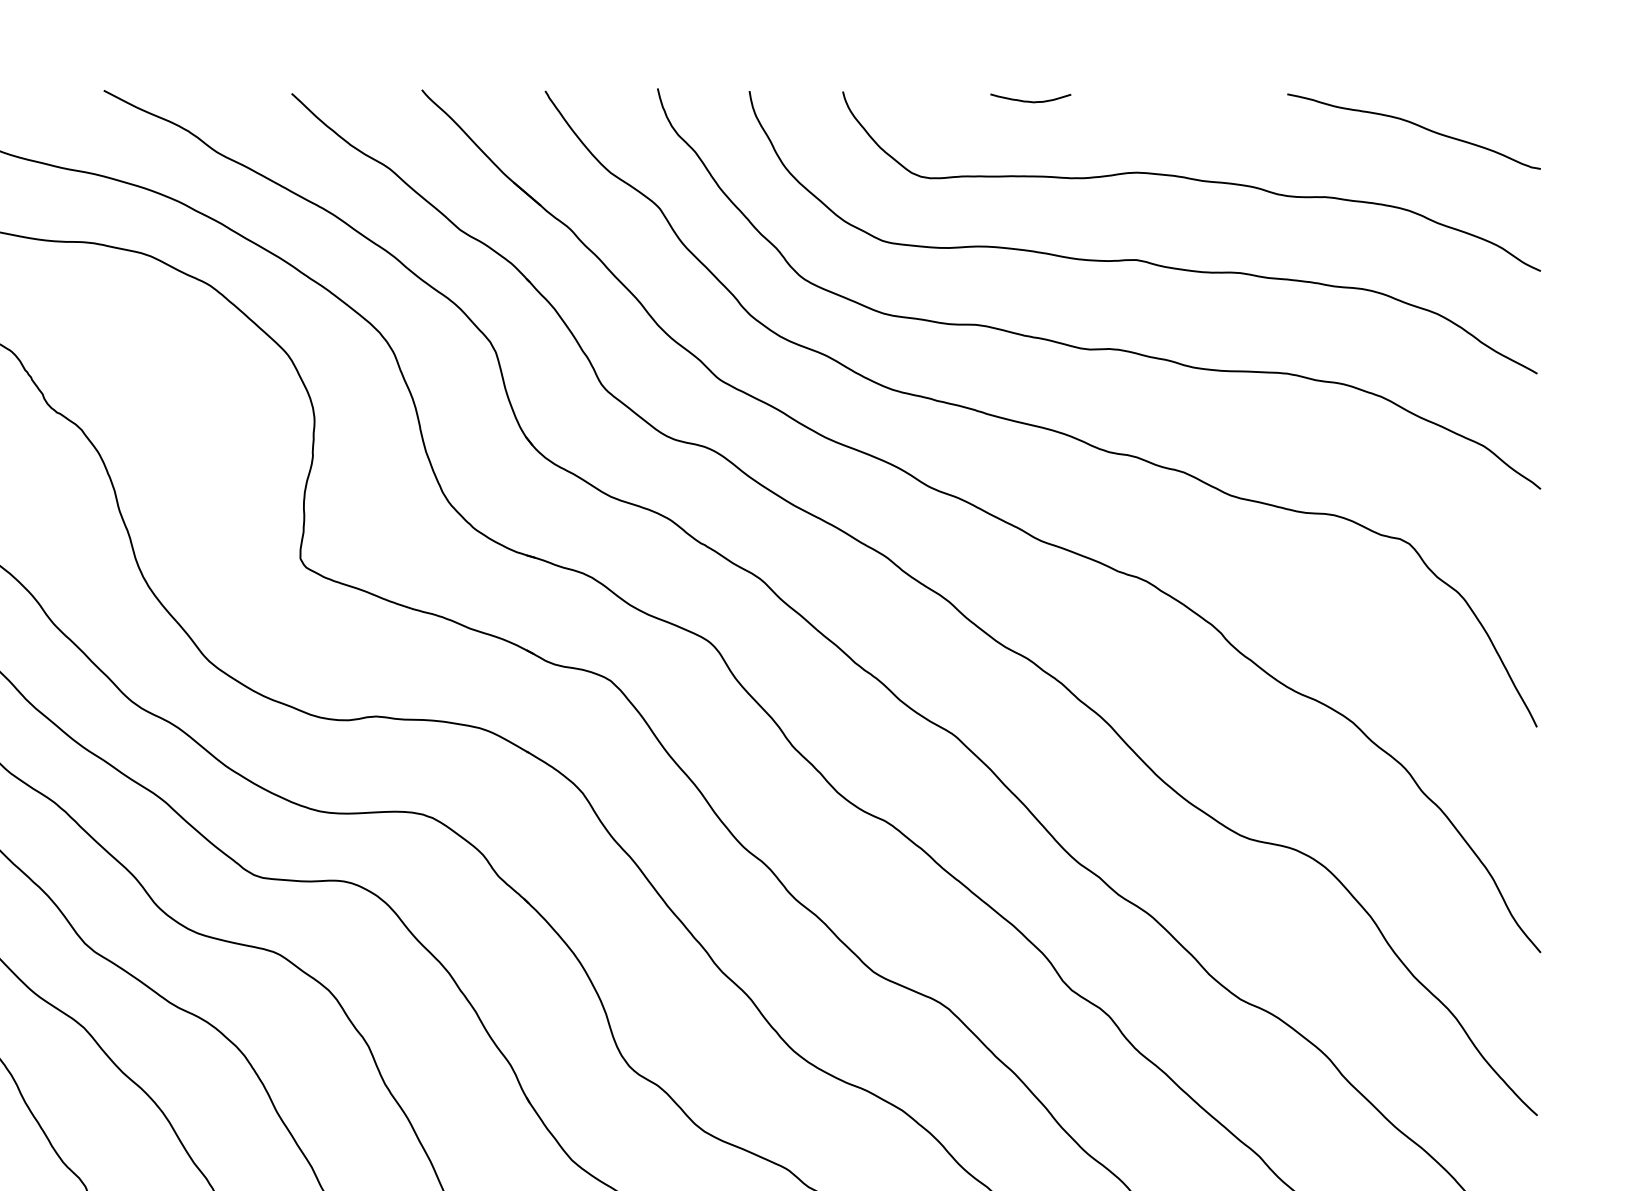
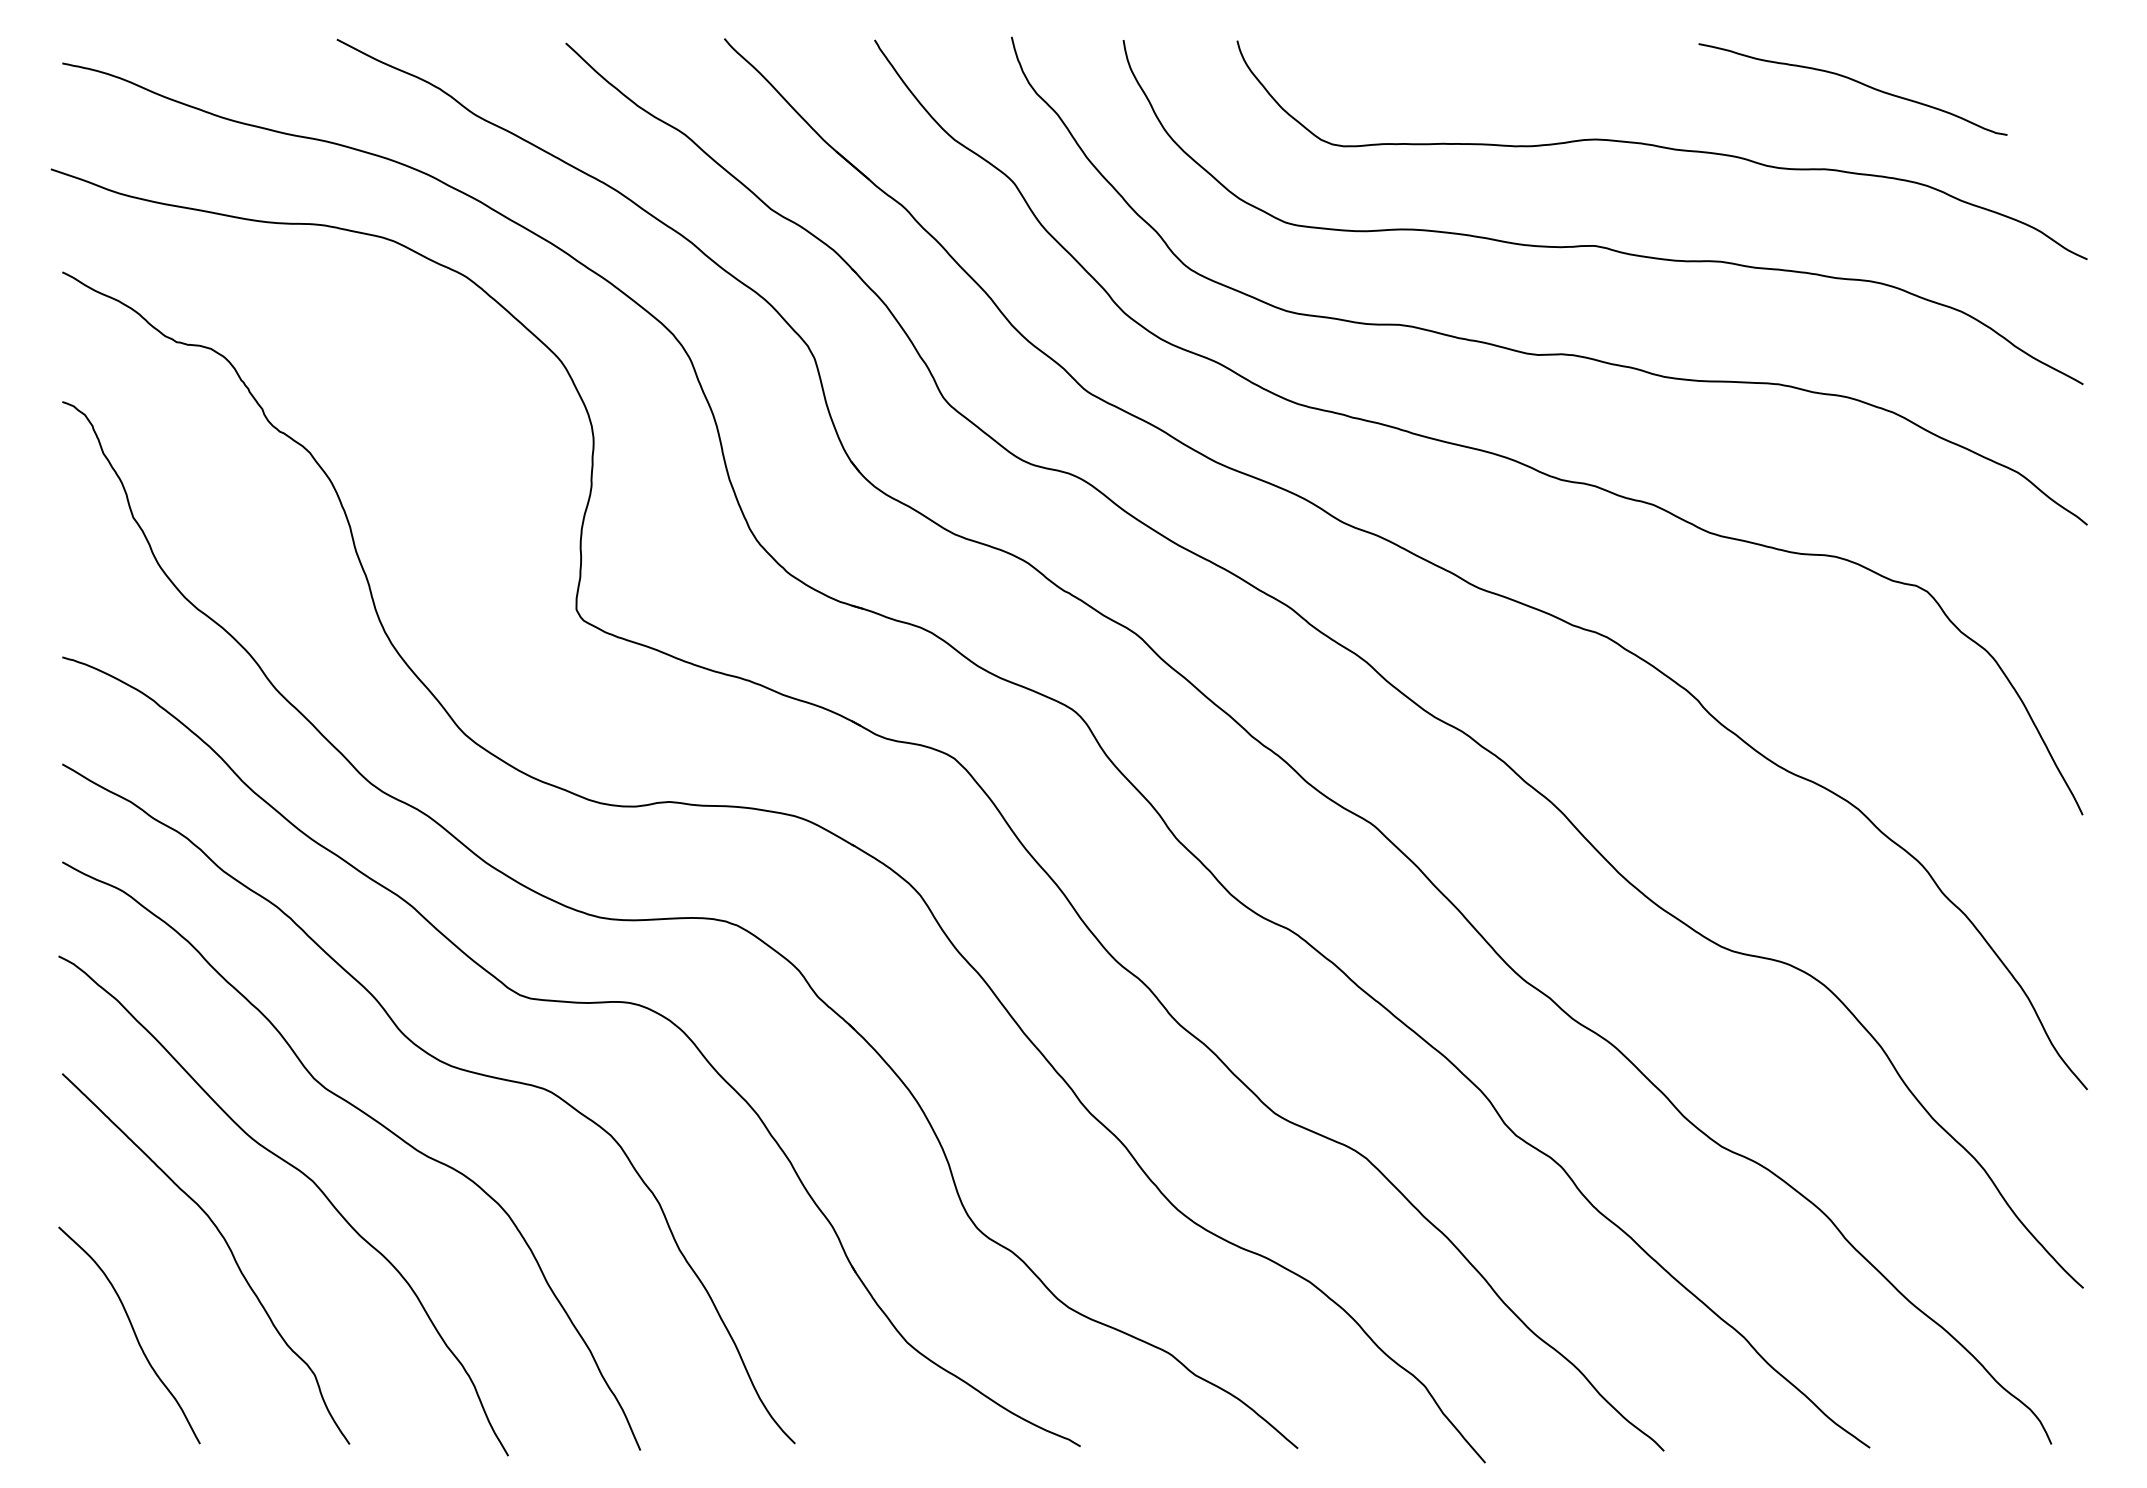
curve: (1030, 101) -> (1465, 52), removed
curve: (1414, 125) -> (1853, 81), moved

